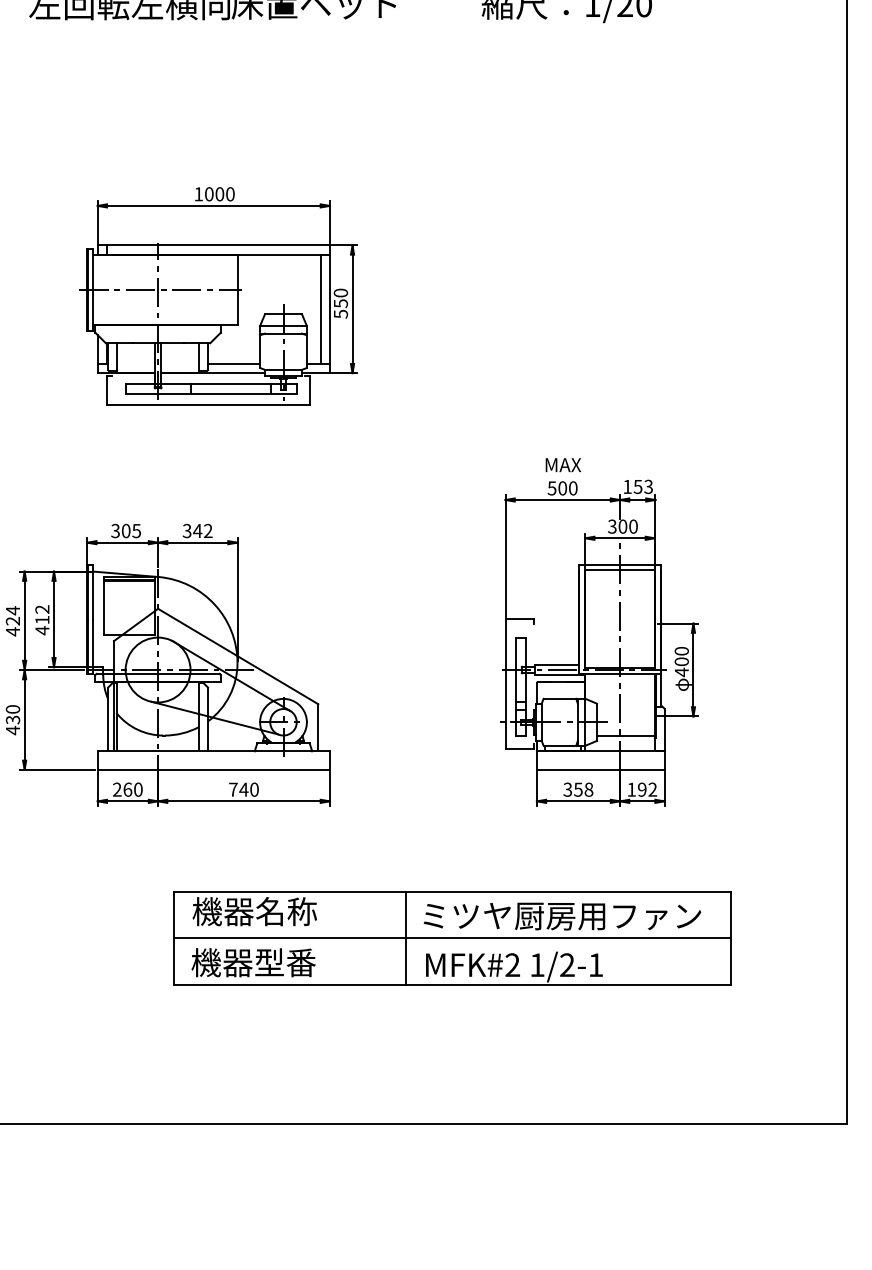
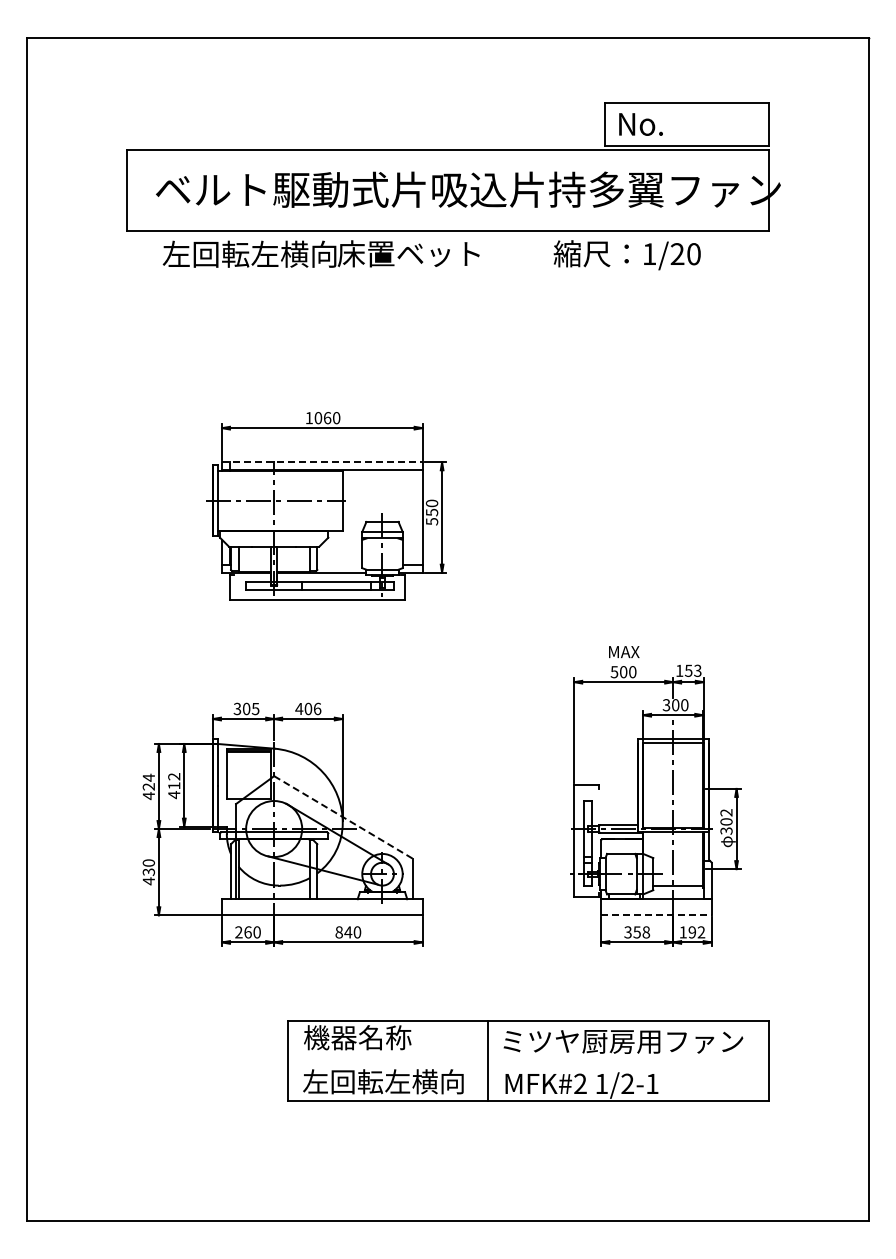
text: (219, 194) -> (327, 418), 1000 -> 1060
line: (214, 245) -> (322, 462), solid -> dashed
line: (320, 309) -> (414, 517), removed
line: (233, 363) -> (339, 564), removed
text: (197, 530) -> (308, 708), 342 -> 406
line: (238, 656) -> (343, 817), solid -> dashed
text: (681, 662) -> (726, 822), 400 -> 302
line: (601, 770) -> (657, 915), solid -> dashed
text: (232, 789) -> (338, 932), 740 -> 840
line: (451, 938) -> (527, 1060), removed
text: (284, 962) -> (383, 1081), 機器型番 -> 左回転左横向

